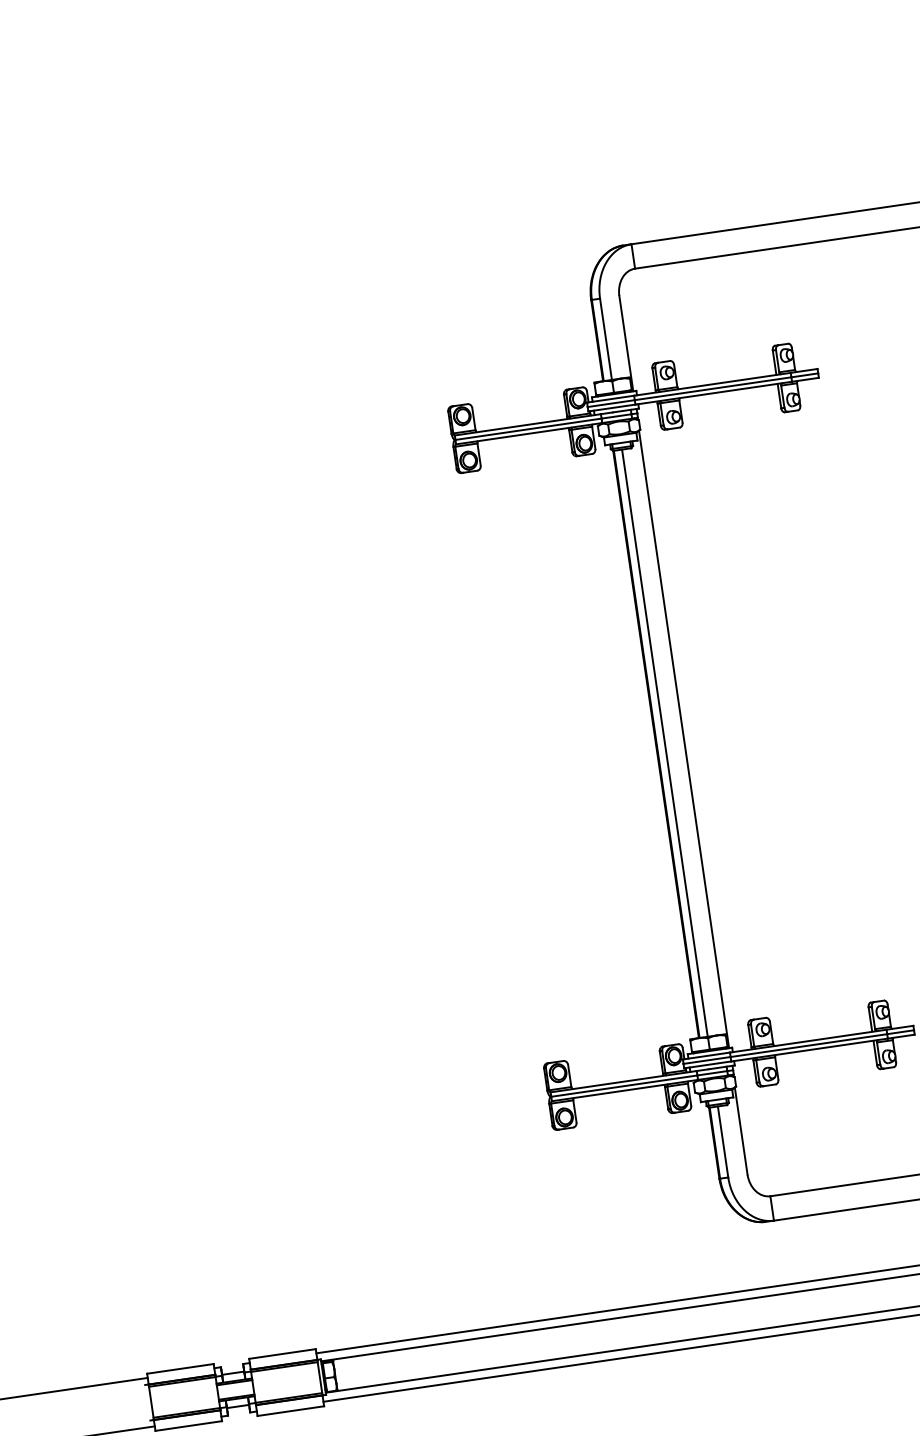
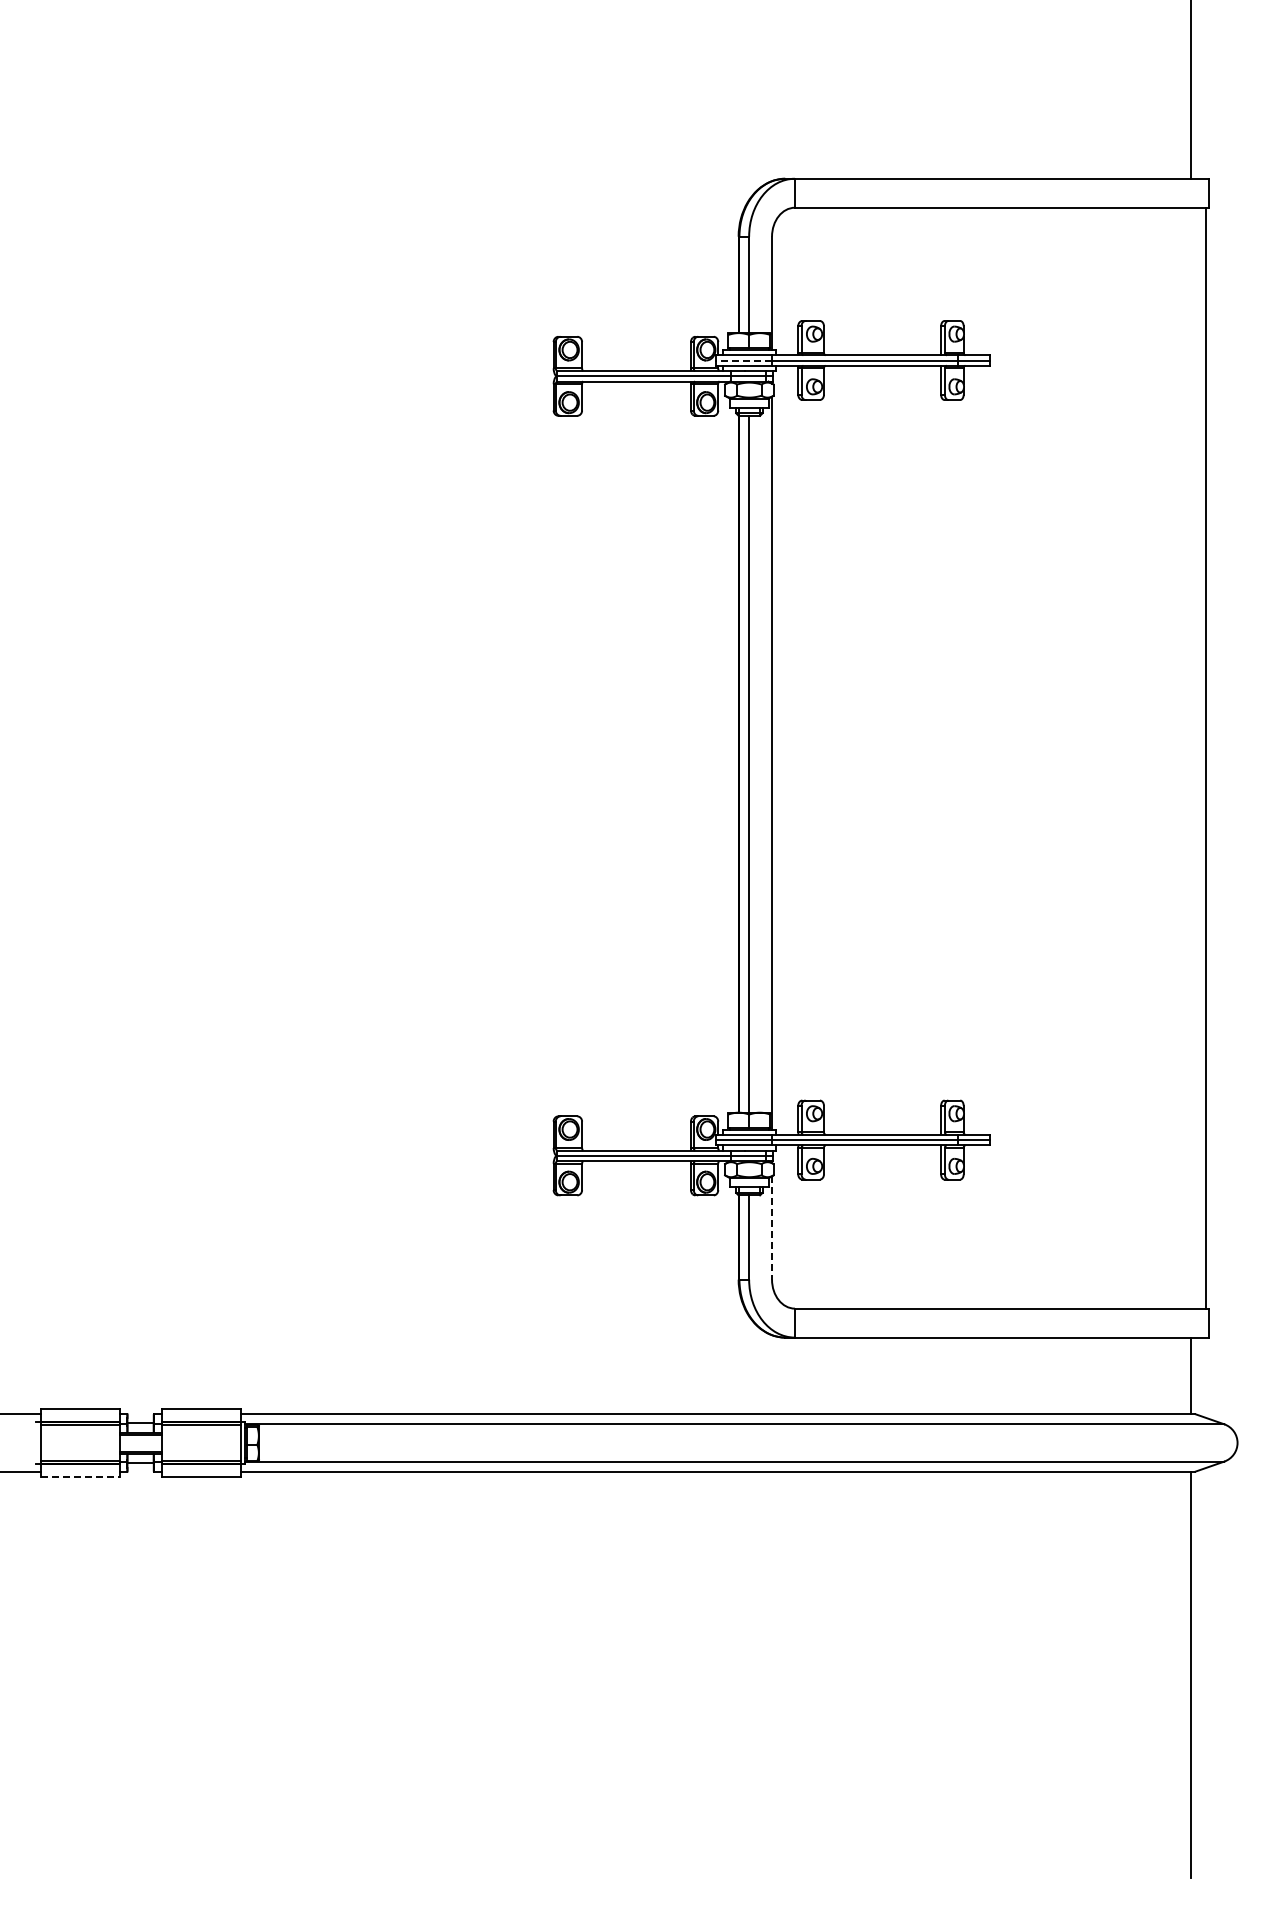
line: (611, 403) -> (744, 360), solid -> dashed
line: (741, 1130) -> (772, 1227), solid -> dashed
line: (189, 1426) -> (80, 1477), solid -> dashed

